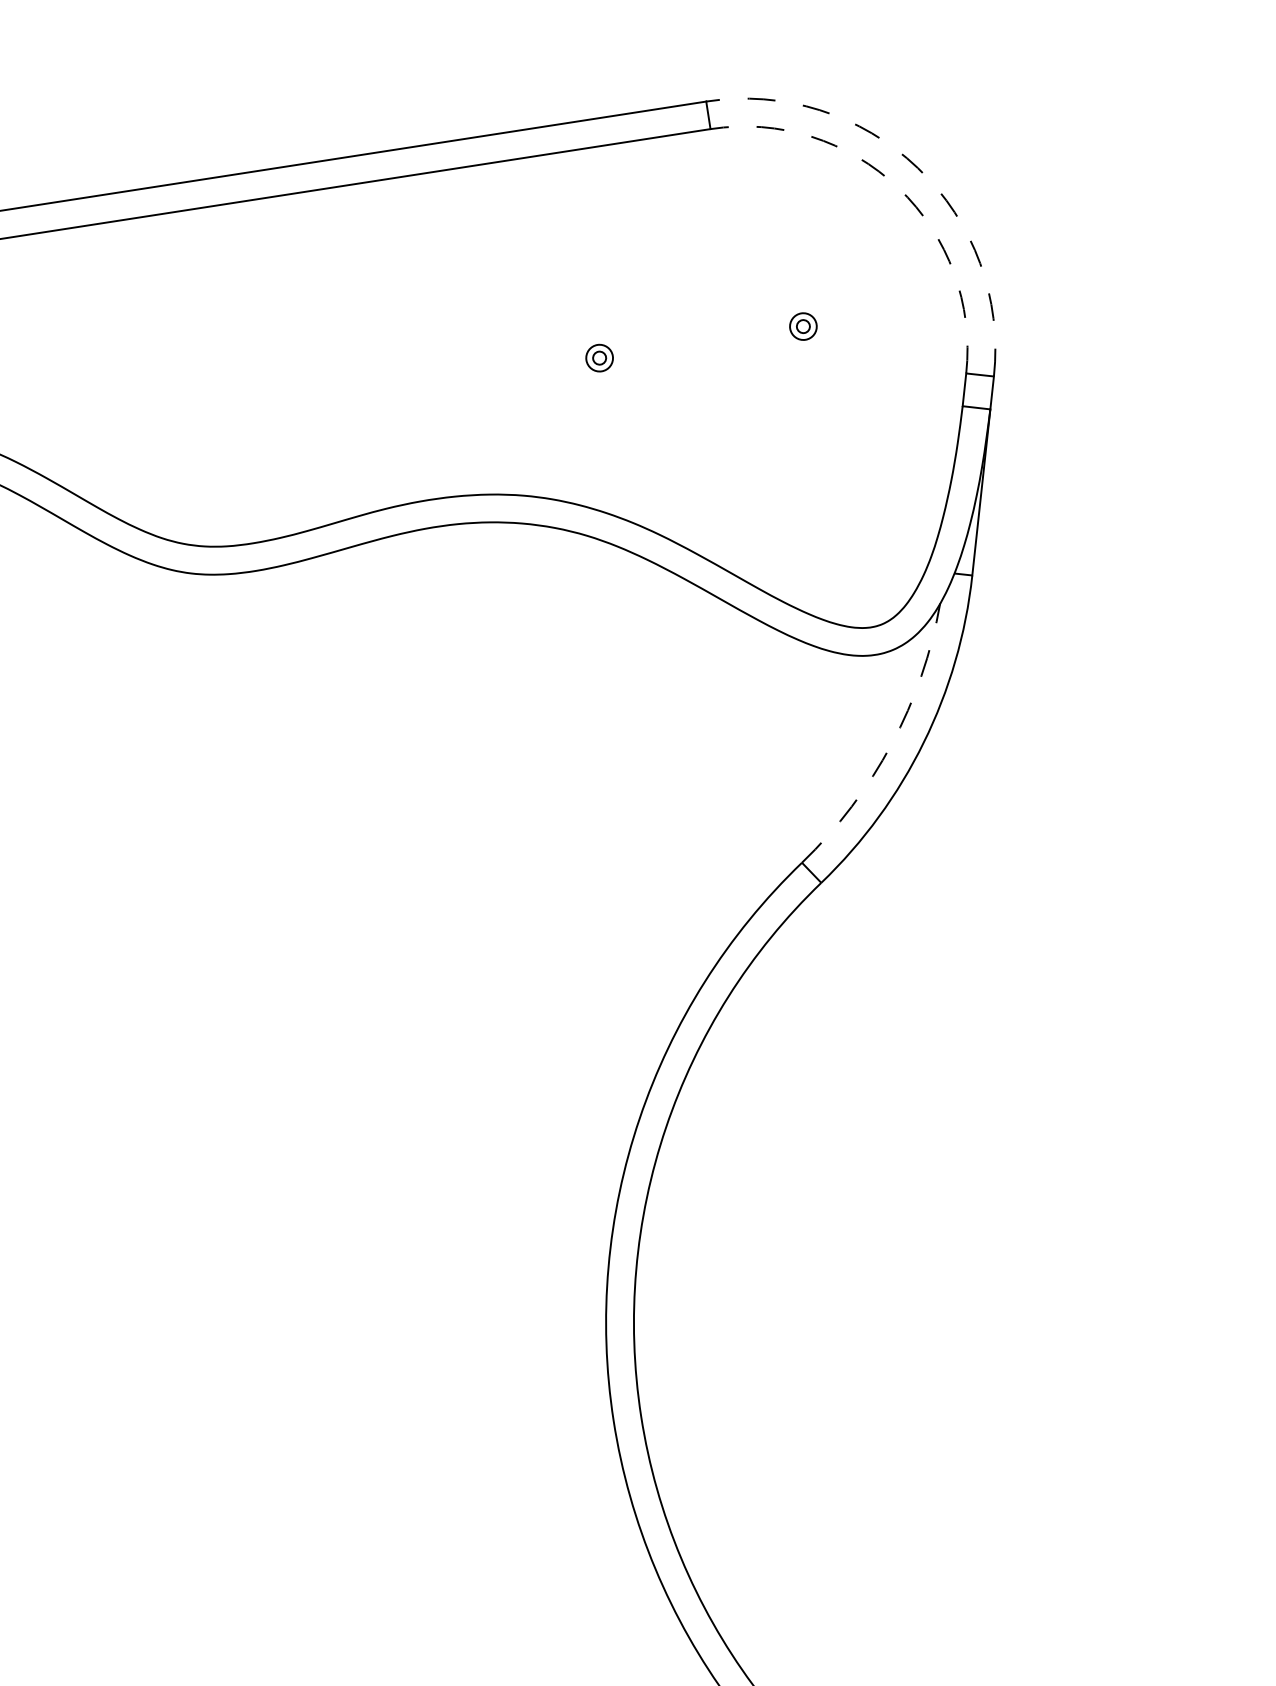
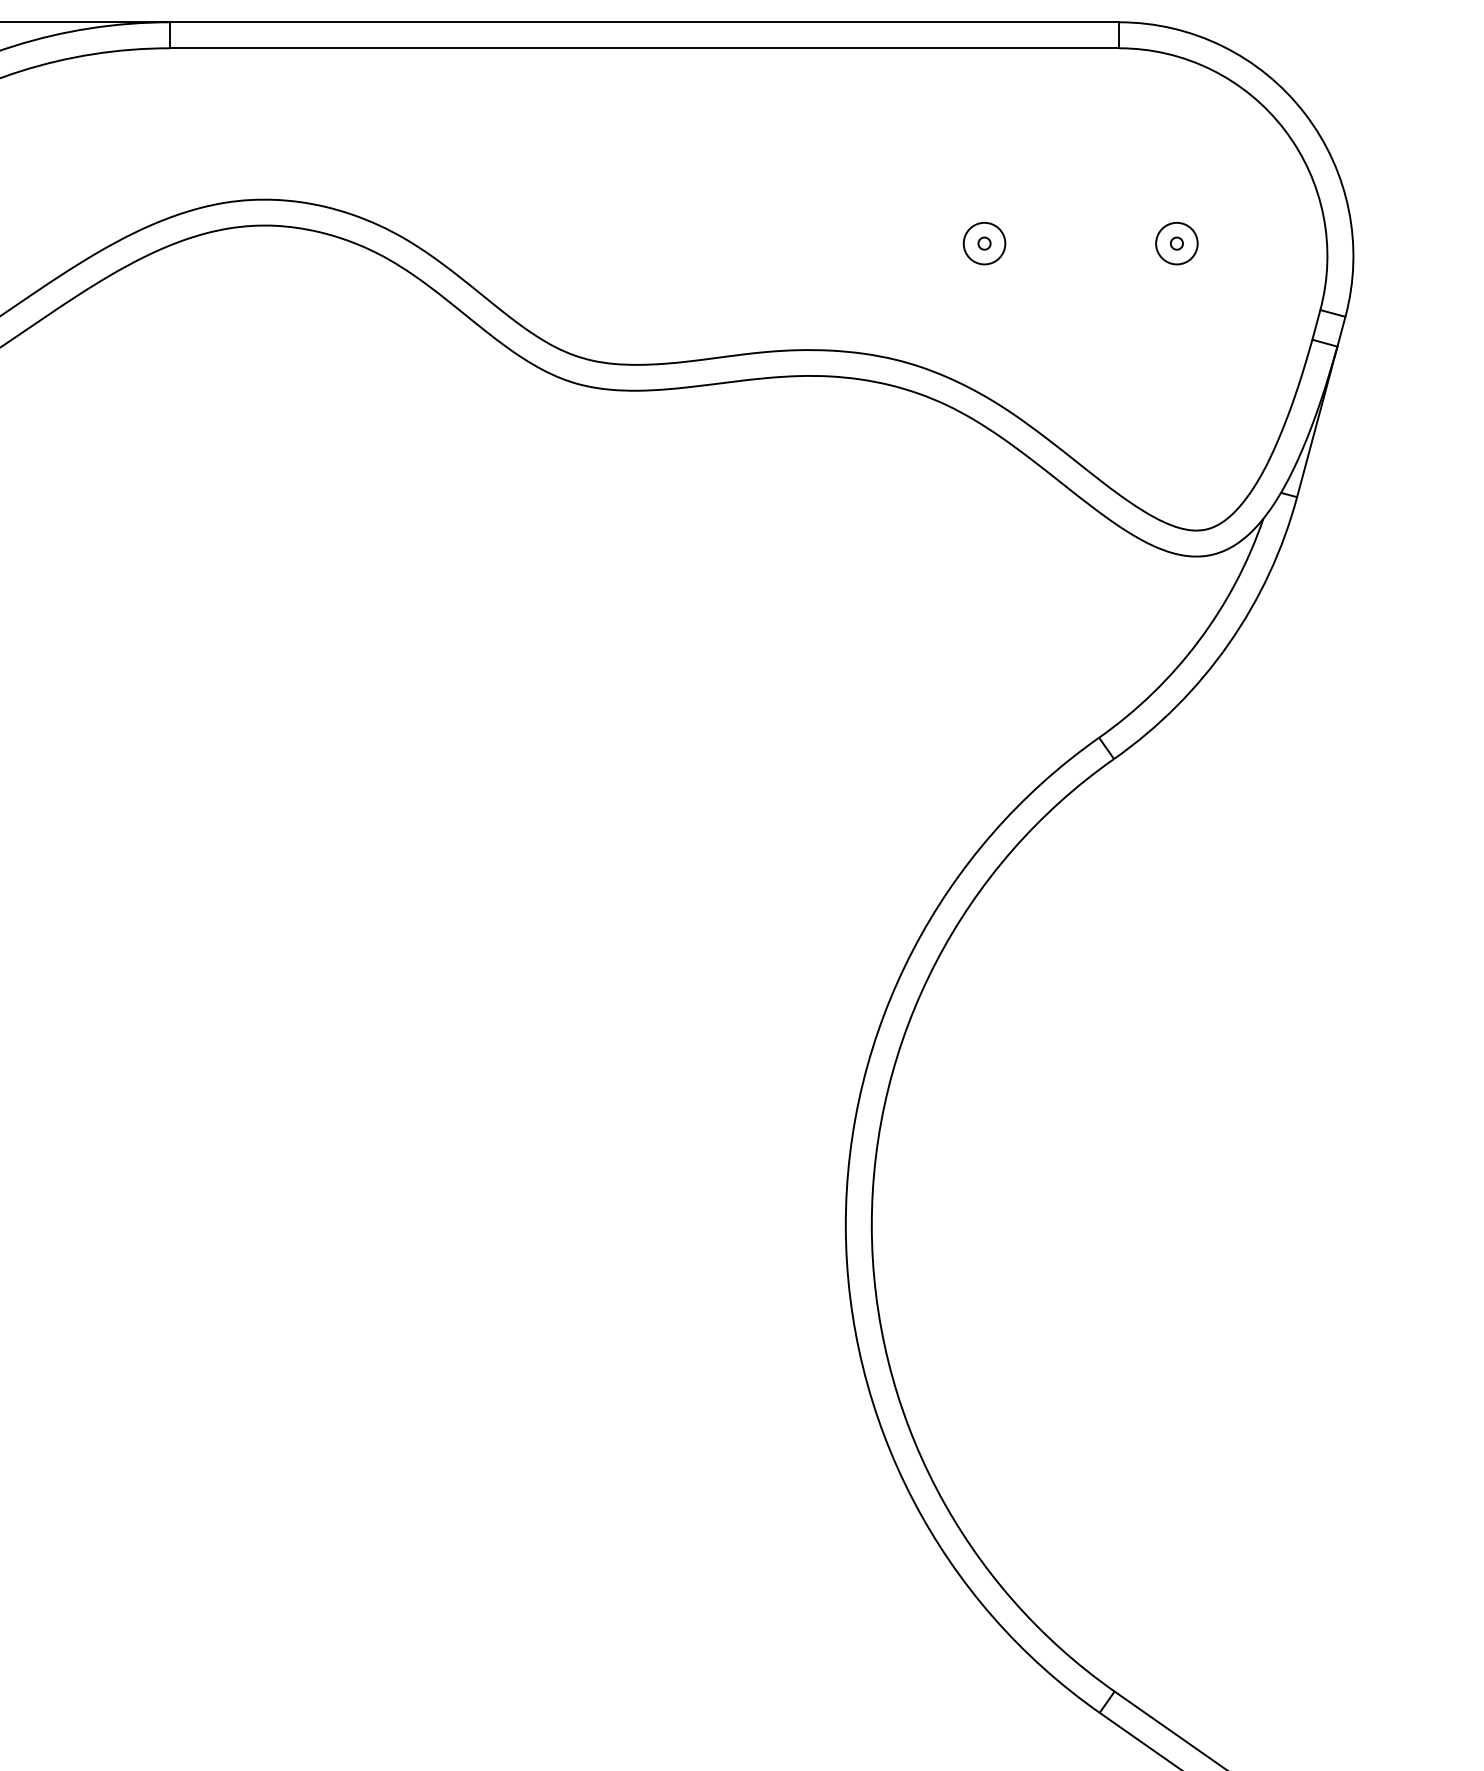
arc: (918, 167) -> (1305, 113), dashed -> solid
arc: (898, 188) -> (1284, 129), dashed -> solid
circle: (802, 326) -> (1176, 243), size x1.67
circle: (599, 358) -> (984, 243), size x1.67
arc: (891, 744) -> (1198, 641), dashed -> solid

